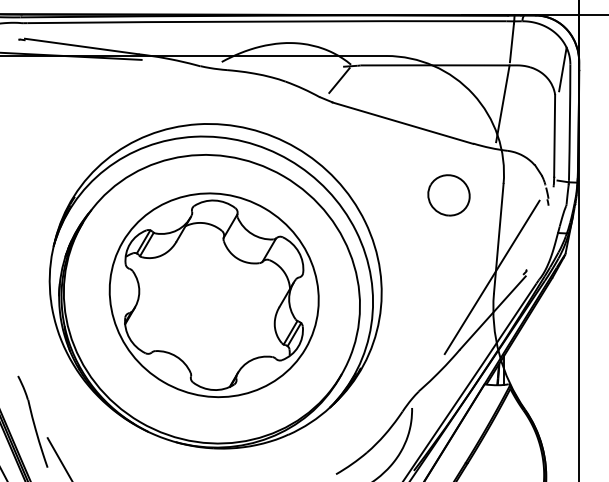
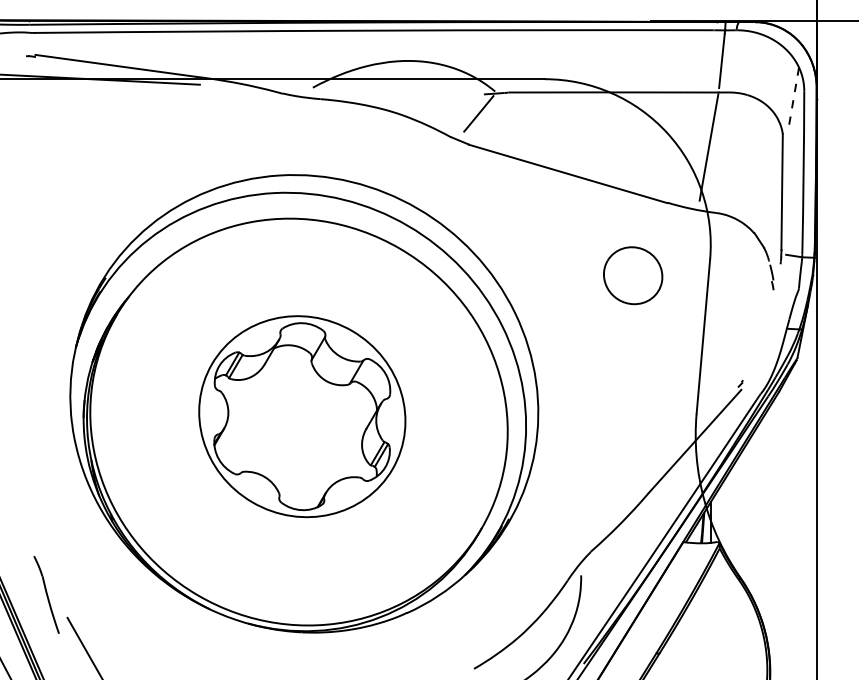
line: (562, 69) -> (793, 98), solid -> dashed
line: (491, 277) -> (693, 391), removed
part: (214, 295) -> (302, 416), size x0.7
part: (32, 421) -> (46, 594), size x0.6

